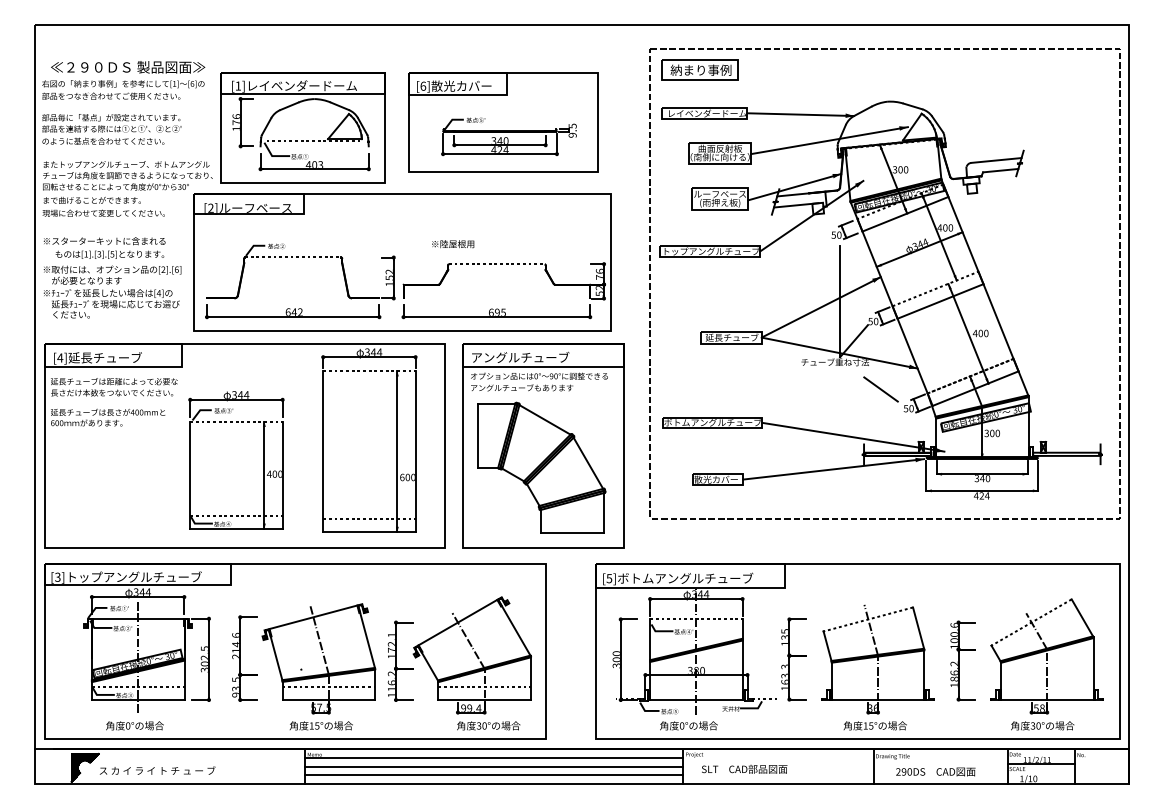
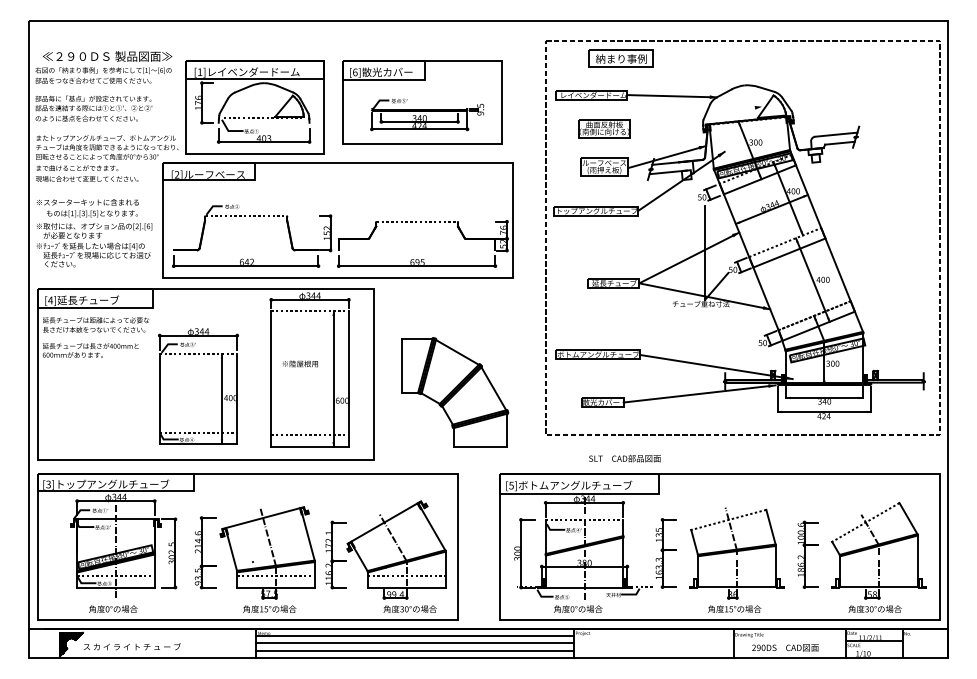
part: (699, 69) -> (620, 58), moved
line: (829, 139) -> (696, 117), removed
text: (452, 243) -> (299, 363), moved
line: (881, 389) -> (739, 326), removed
part: (542, 446) -> (455, 374), removed
text: (744, 769) -> (624, 458), moved

